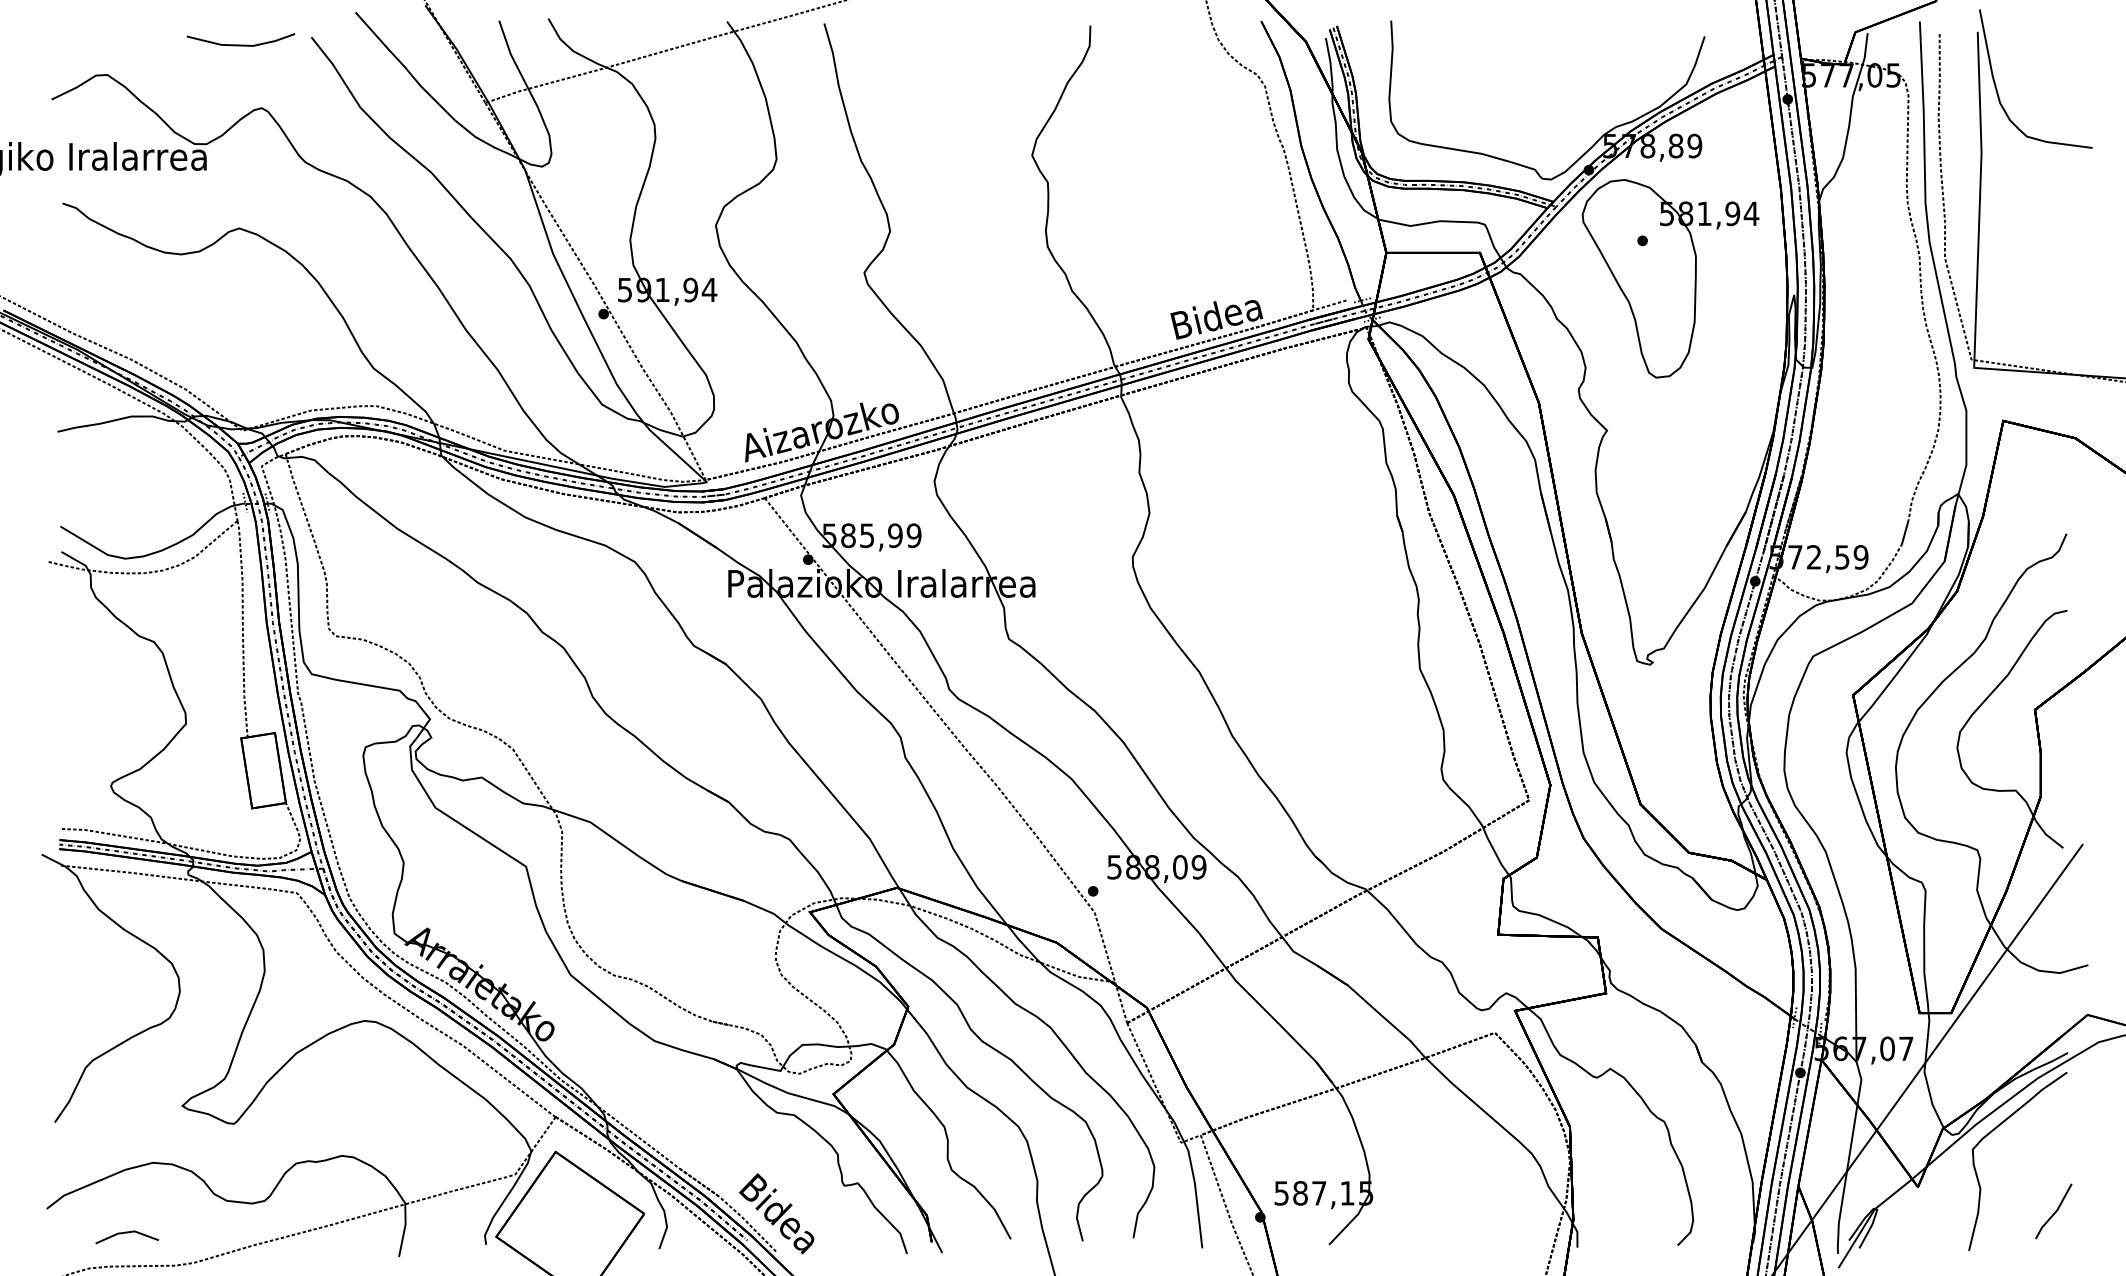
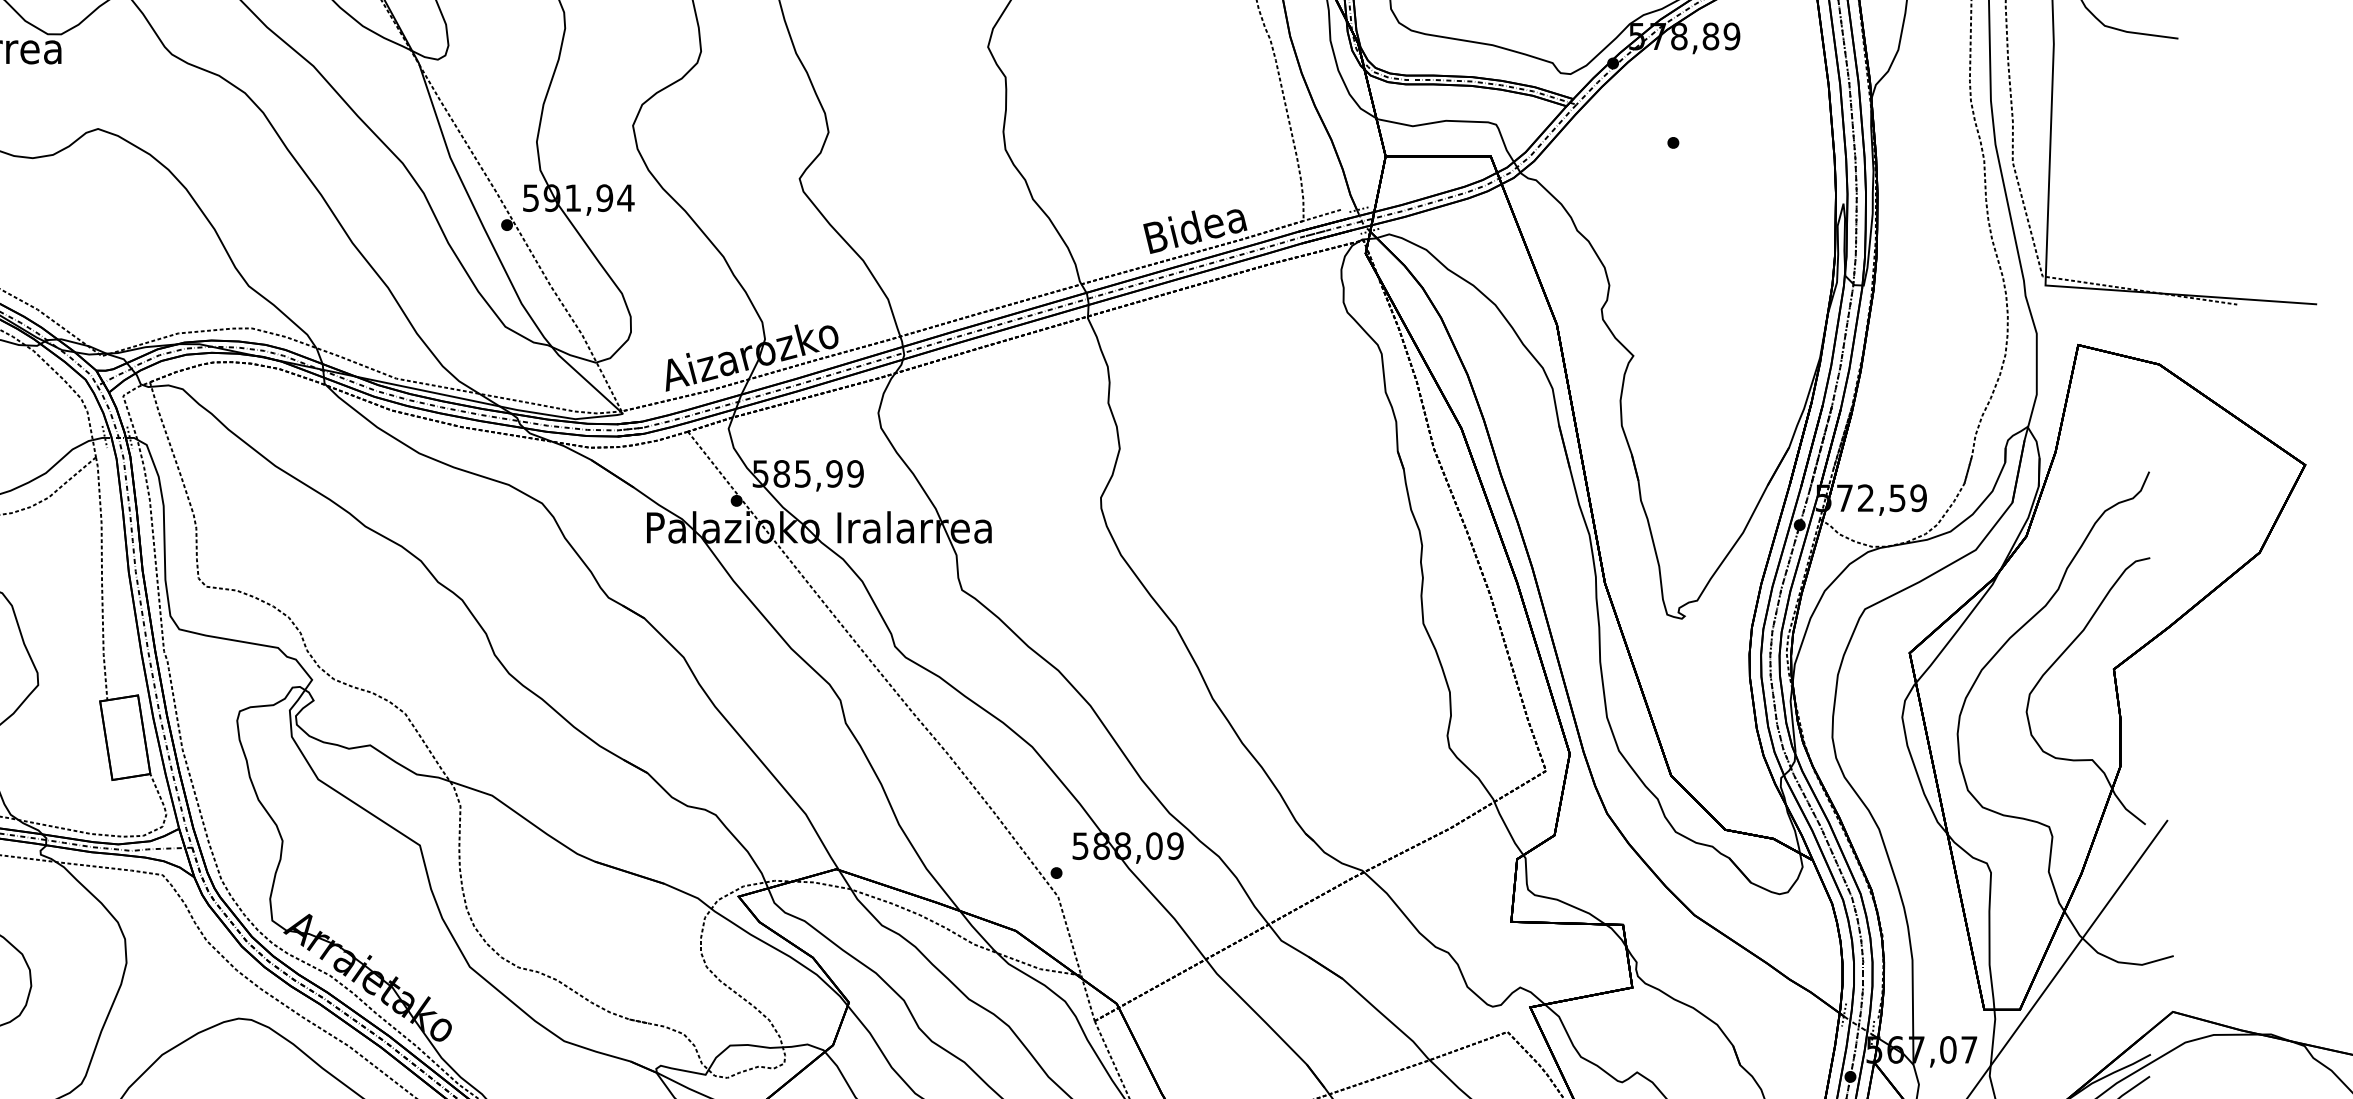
part: (1670, 278) -> (1704, 185), removed

